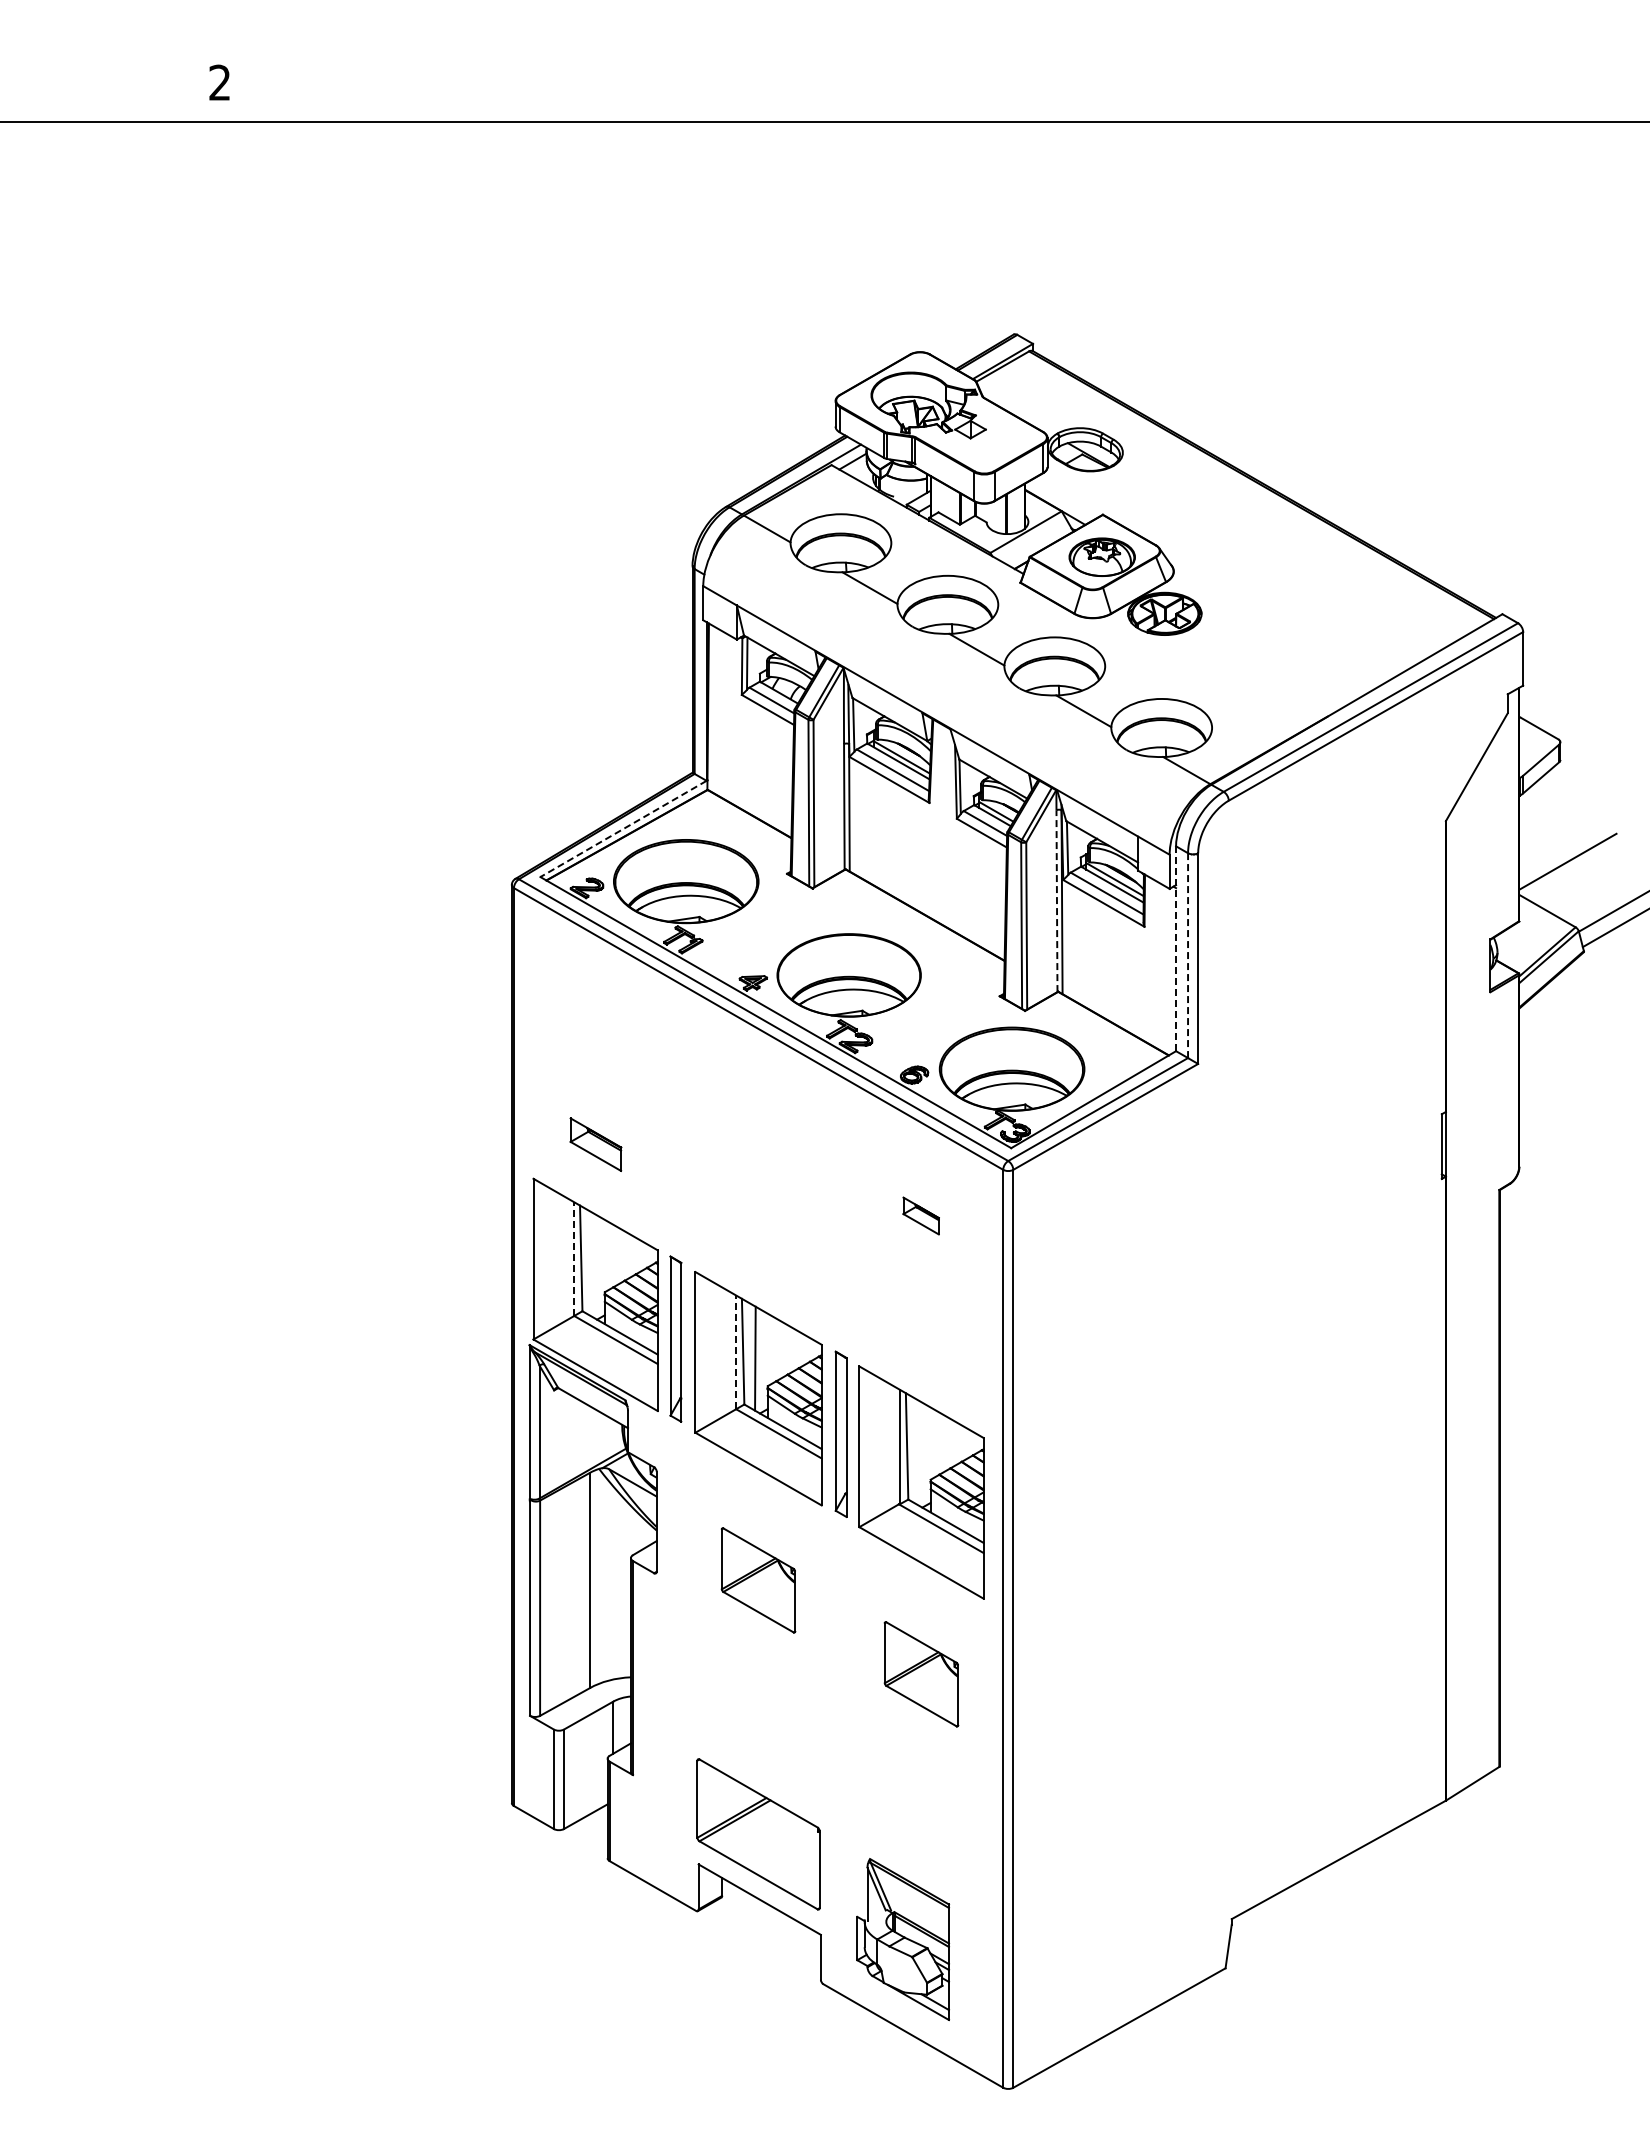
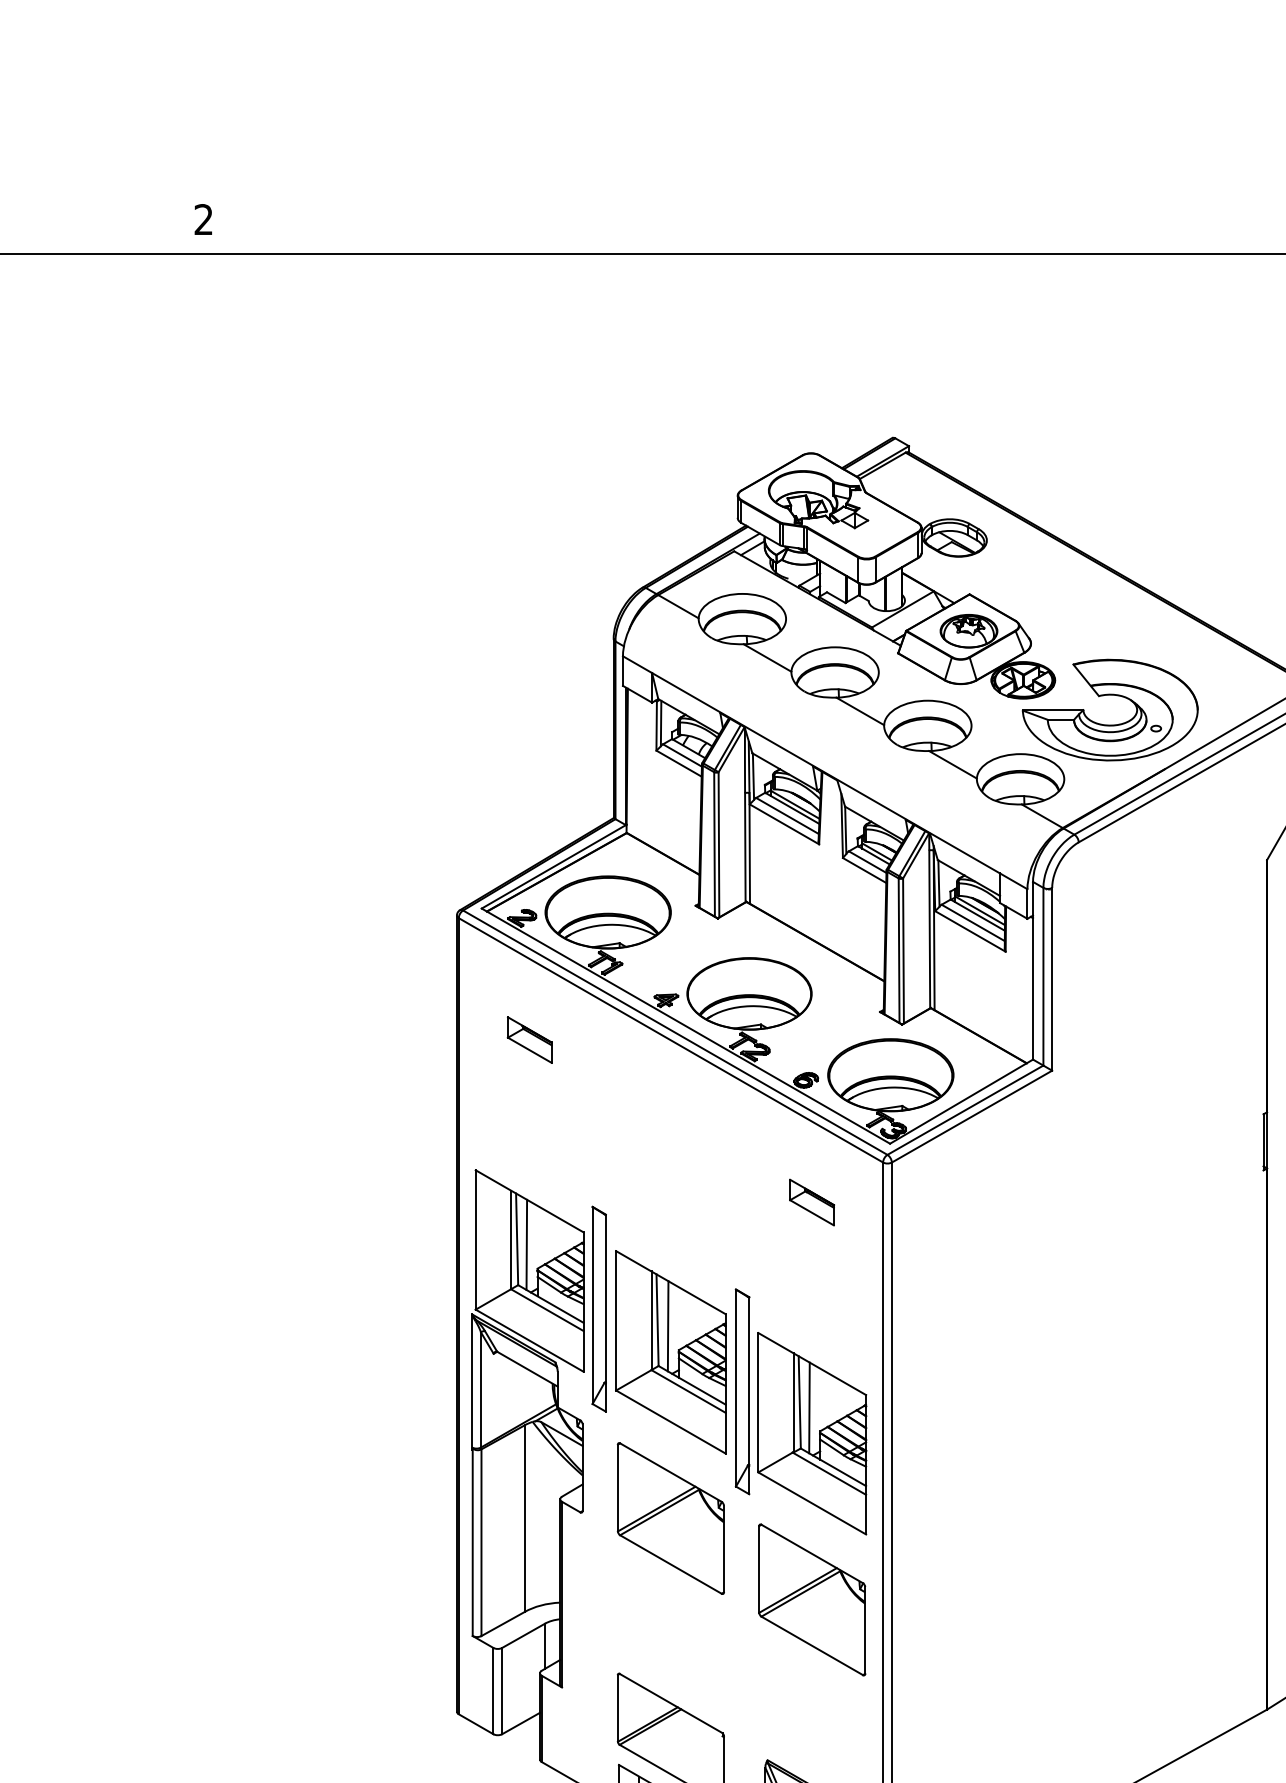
part: (1259, 664) -> (1105, 724), added
line: (623, 829) -> (553, 867), dashed -> solid
line: (1056, 901) -> (929, 929), dashed -> solid
line: (1176, 948) -> (1033, 970), dashed -> solid
line: (1188, 955) -> (1043, 976), dashed -> solid
part: (595, 1144) -> (529, 1039), moved
part: (920, 1215) -> (811, 1202), size x1.43
line: (574, 1259) -> (511, 1240), dashed -> solid
line: (592, 1264) -> (526, 1244), added
part: (675, 1339) -> (598, 1309), size x1.43
line: (736, 1352) -> (651, 1320), dashed -> solid
part: (840, 1434) -> (741, 1392), size x1.43
line: (917, 1452) -> (808, 1407), added
part: (758, 1580) -> (670, 1518), size x1.67
part: (921, 1674) -> (812, 1600), size x1.67

